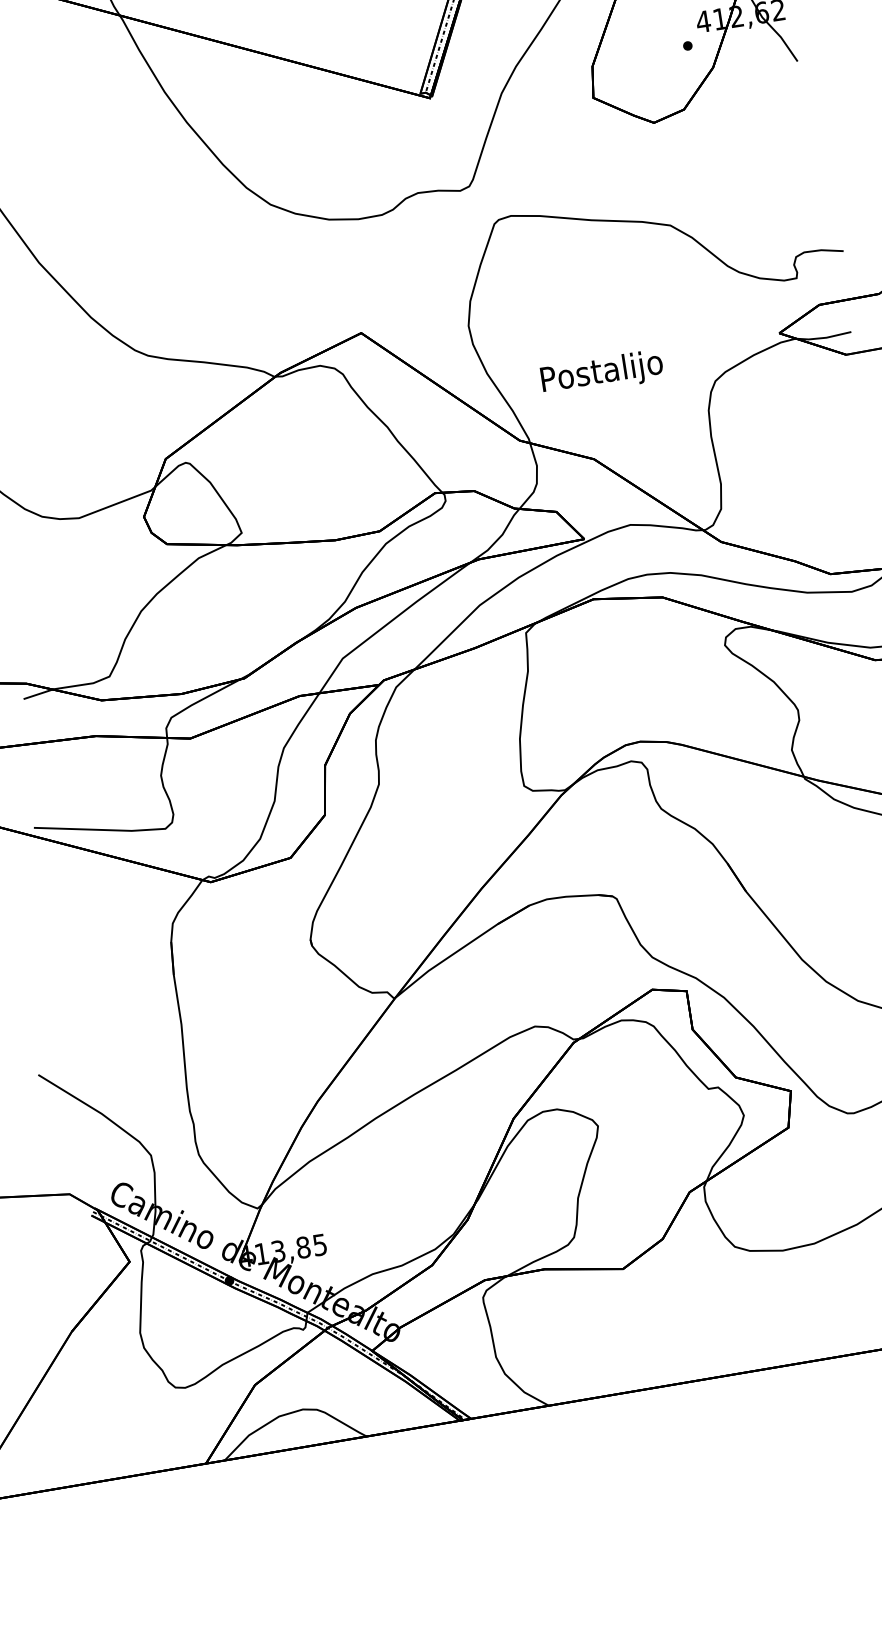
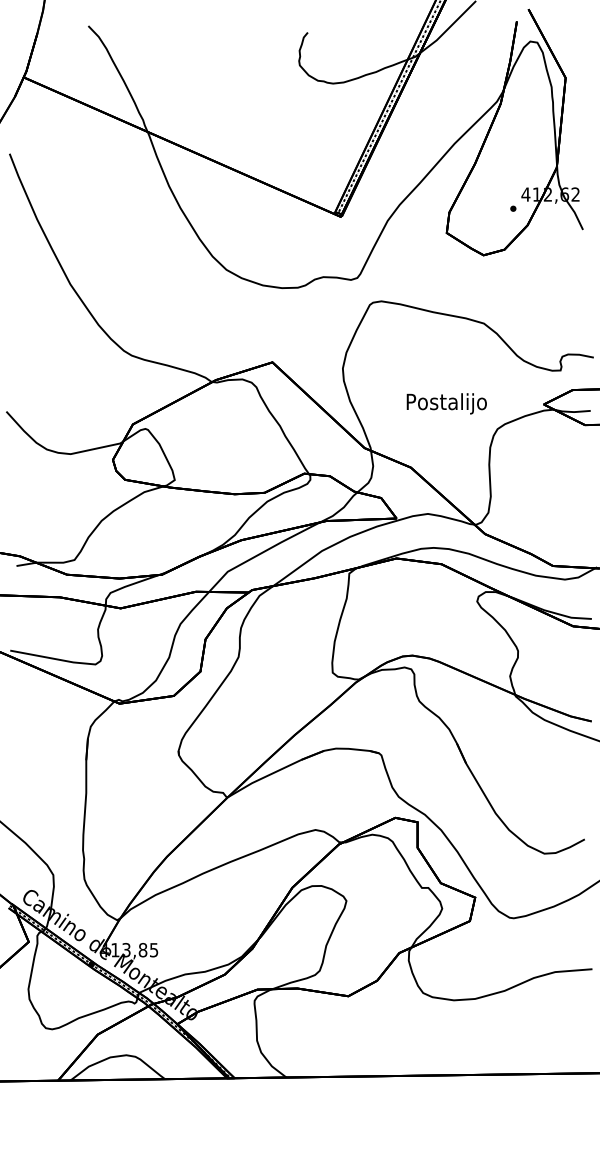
text: (601, 373) -> (446, 403), moved

